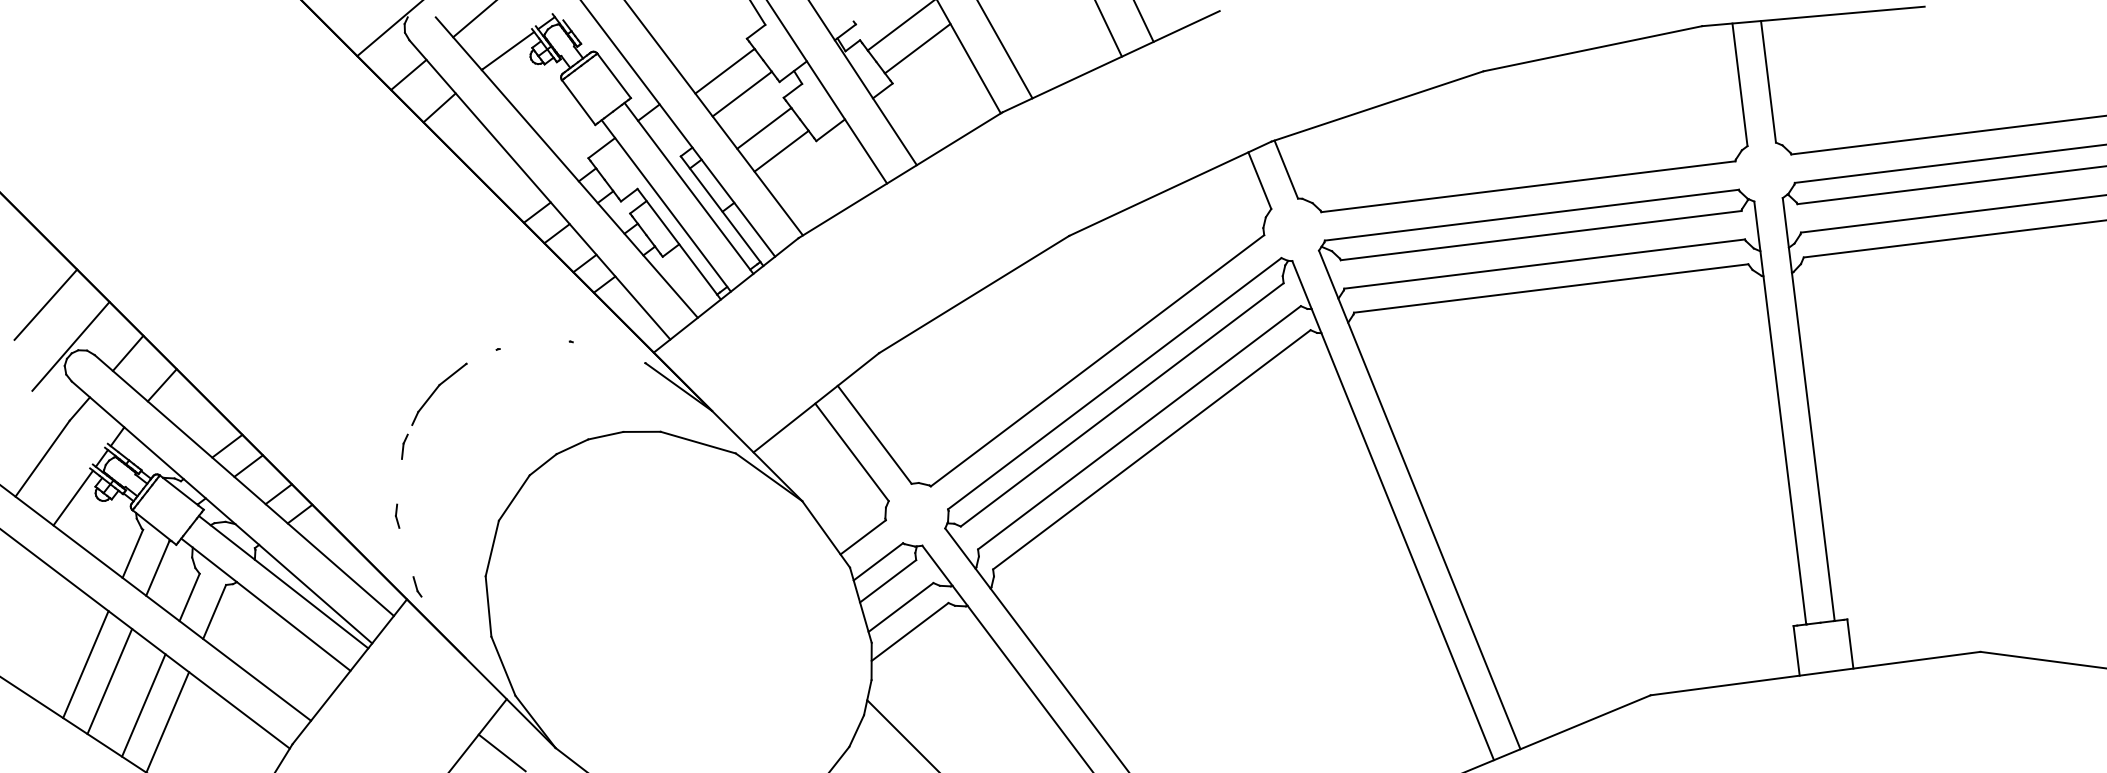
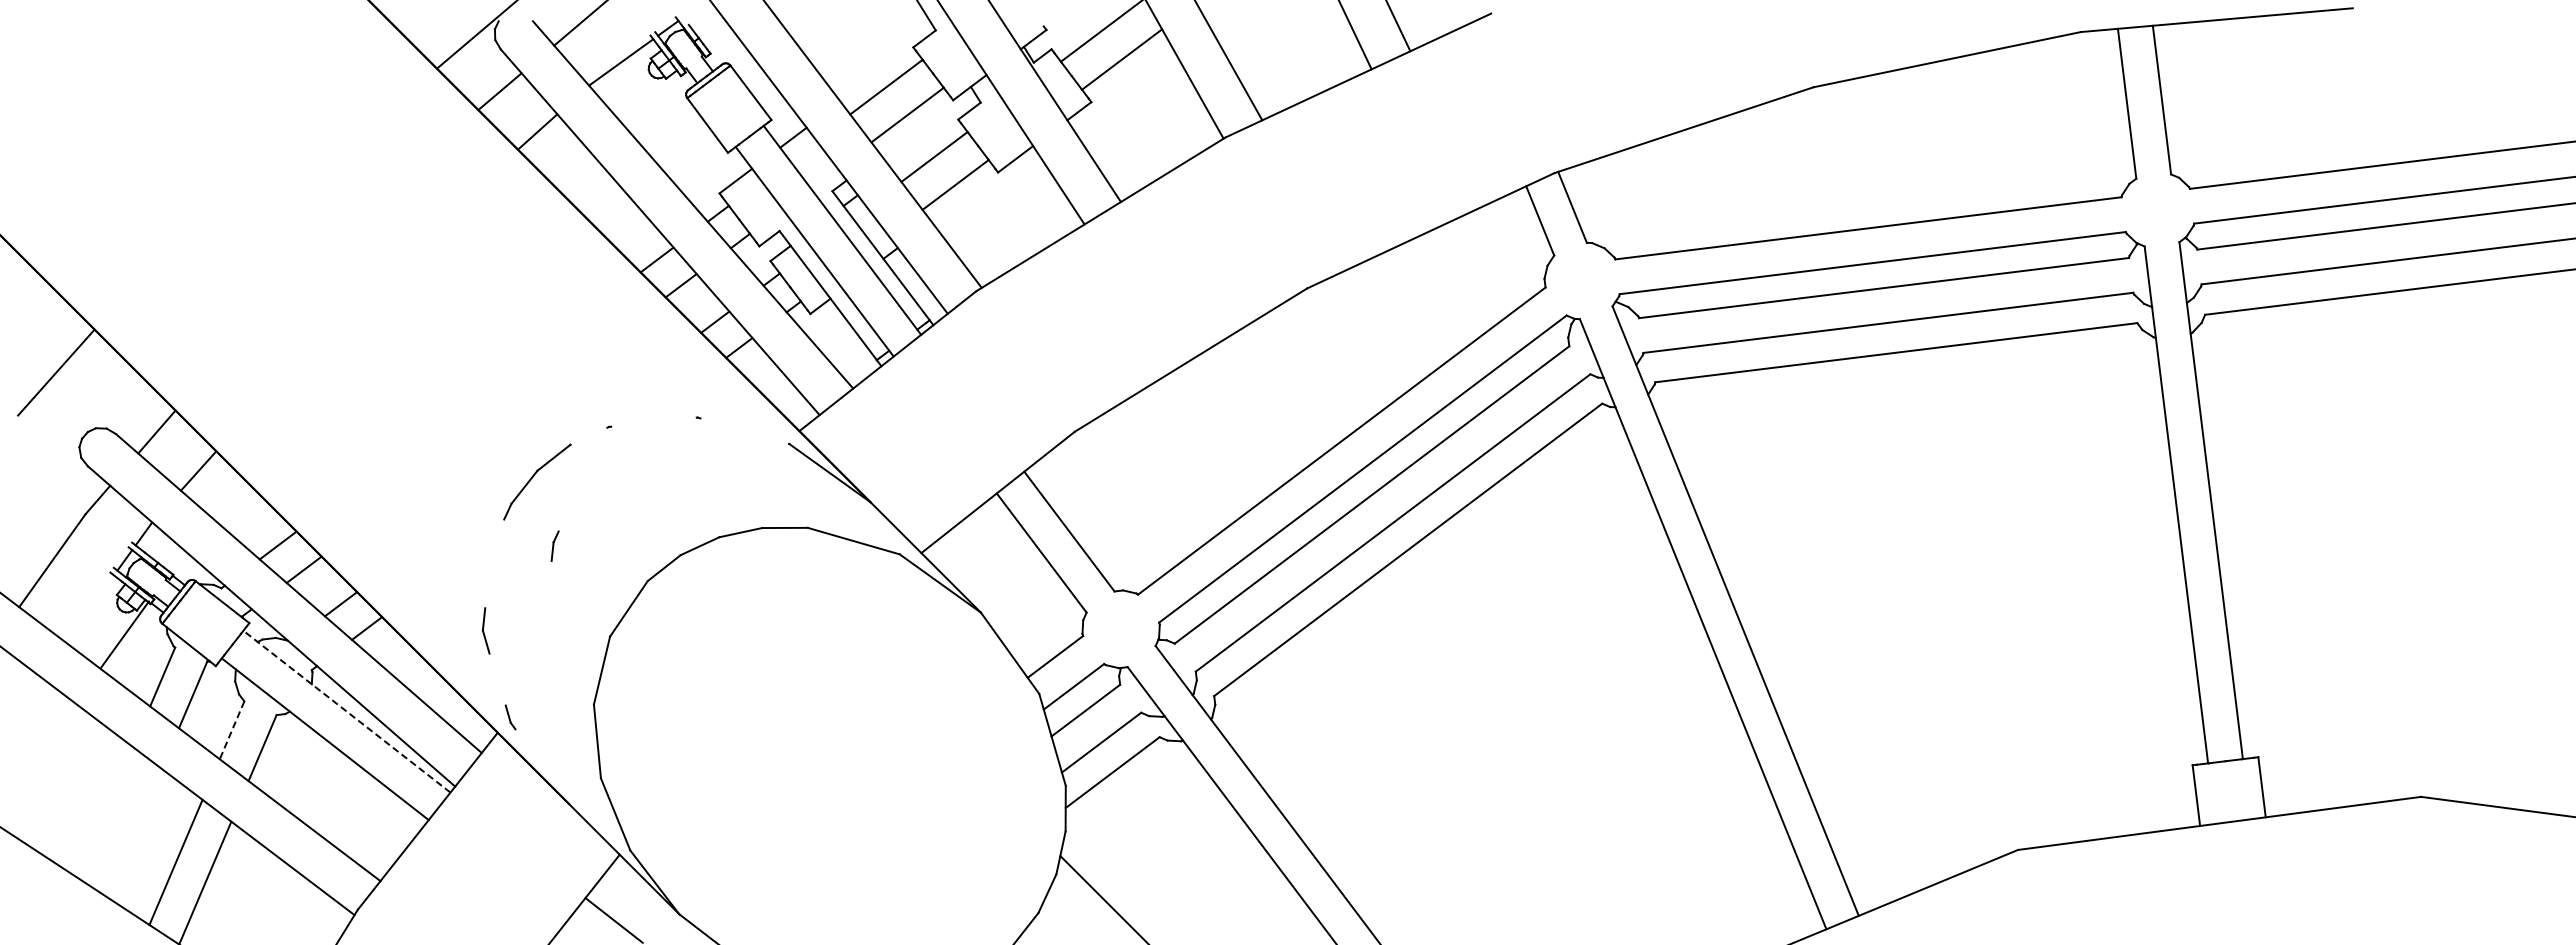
line: (70, 346) -> (86, 423), removed
part: (404, 446) -> (554, 545), moved
line: (73, 497) -> (124, 634), moved
part: (397, 516) -> (486, 631), size x1.6
line: (283, 582) -> (346, 711), solid -> dashed
line: (189, 597) -> (231, 730), solid -> dashed
line: (85, 664) -> (104, 812), removed
line: (109, 681) -> (134, 832), removed

